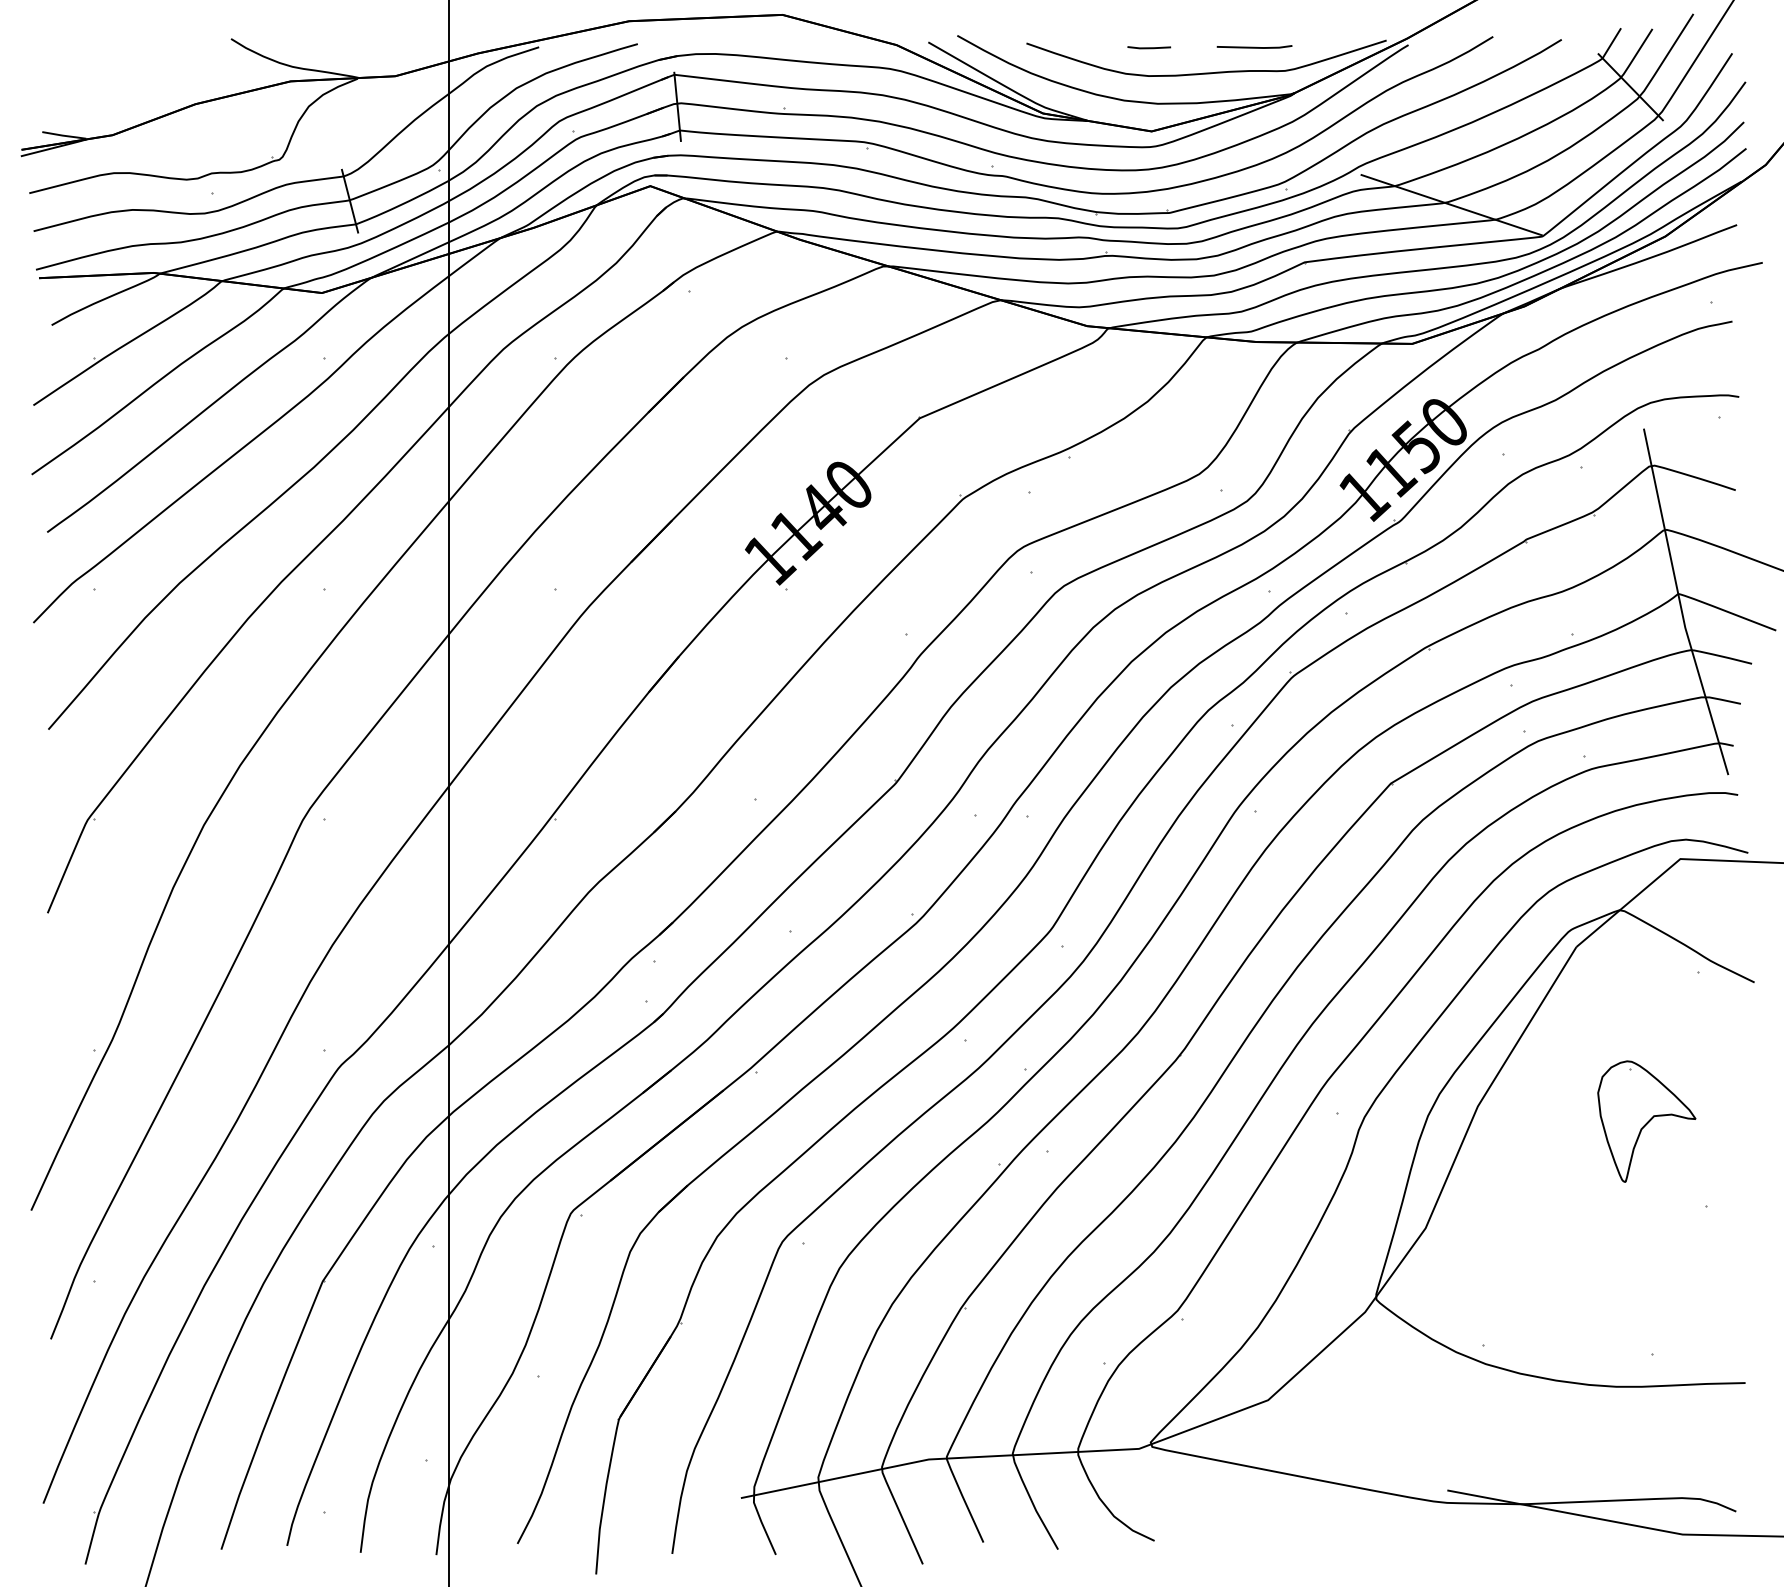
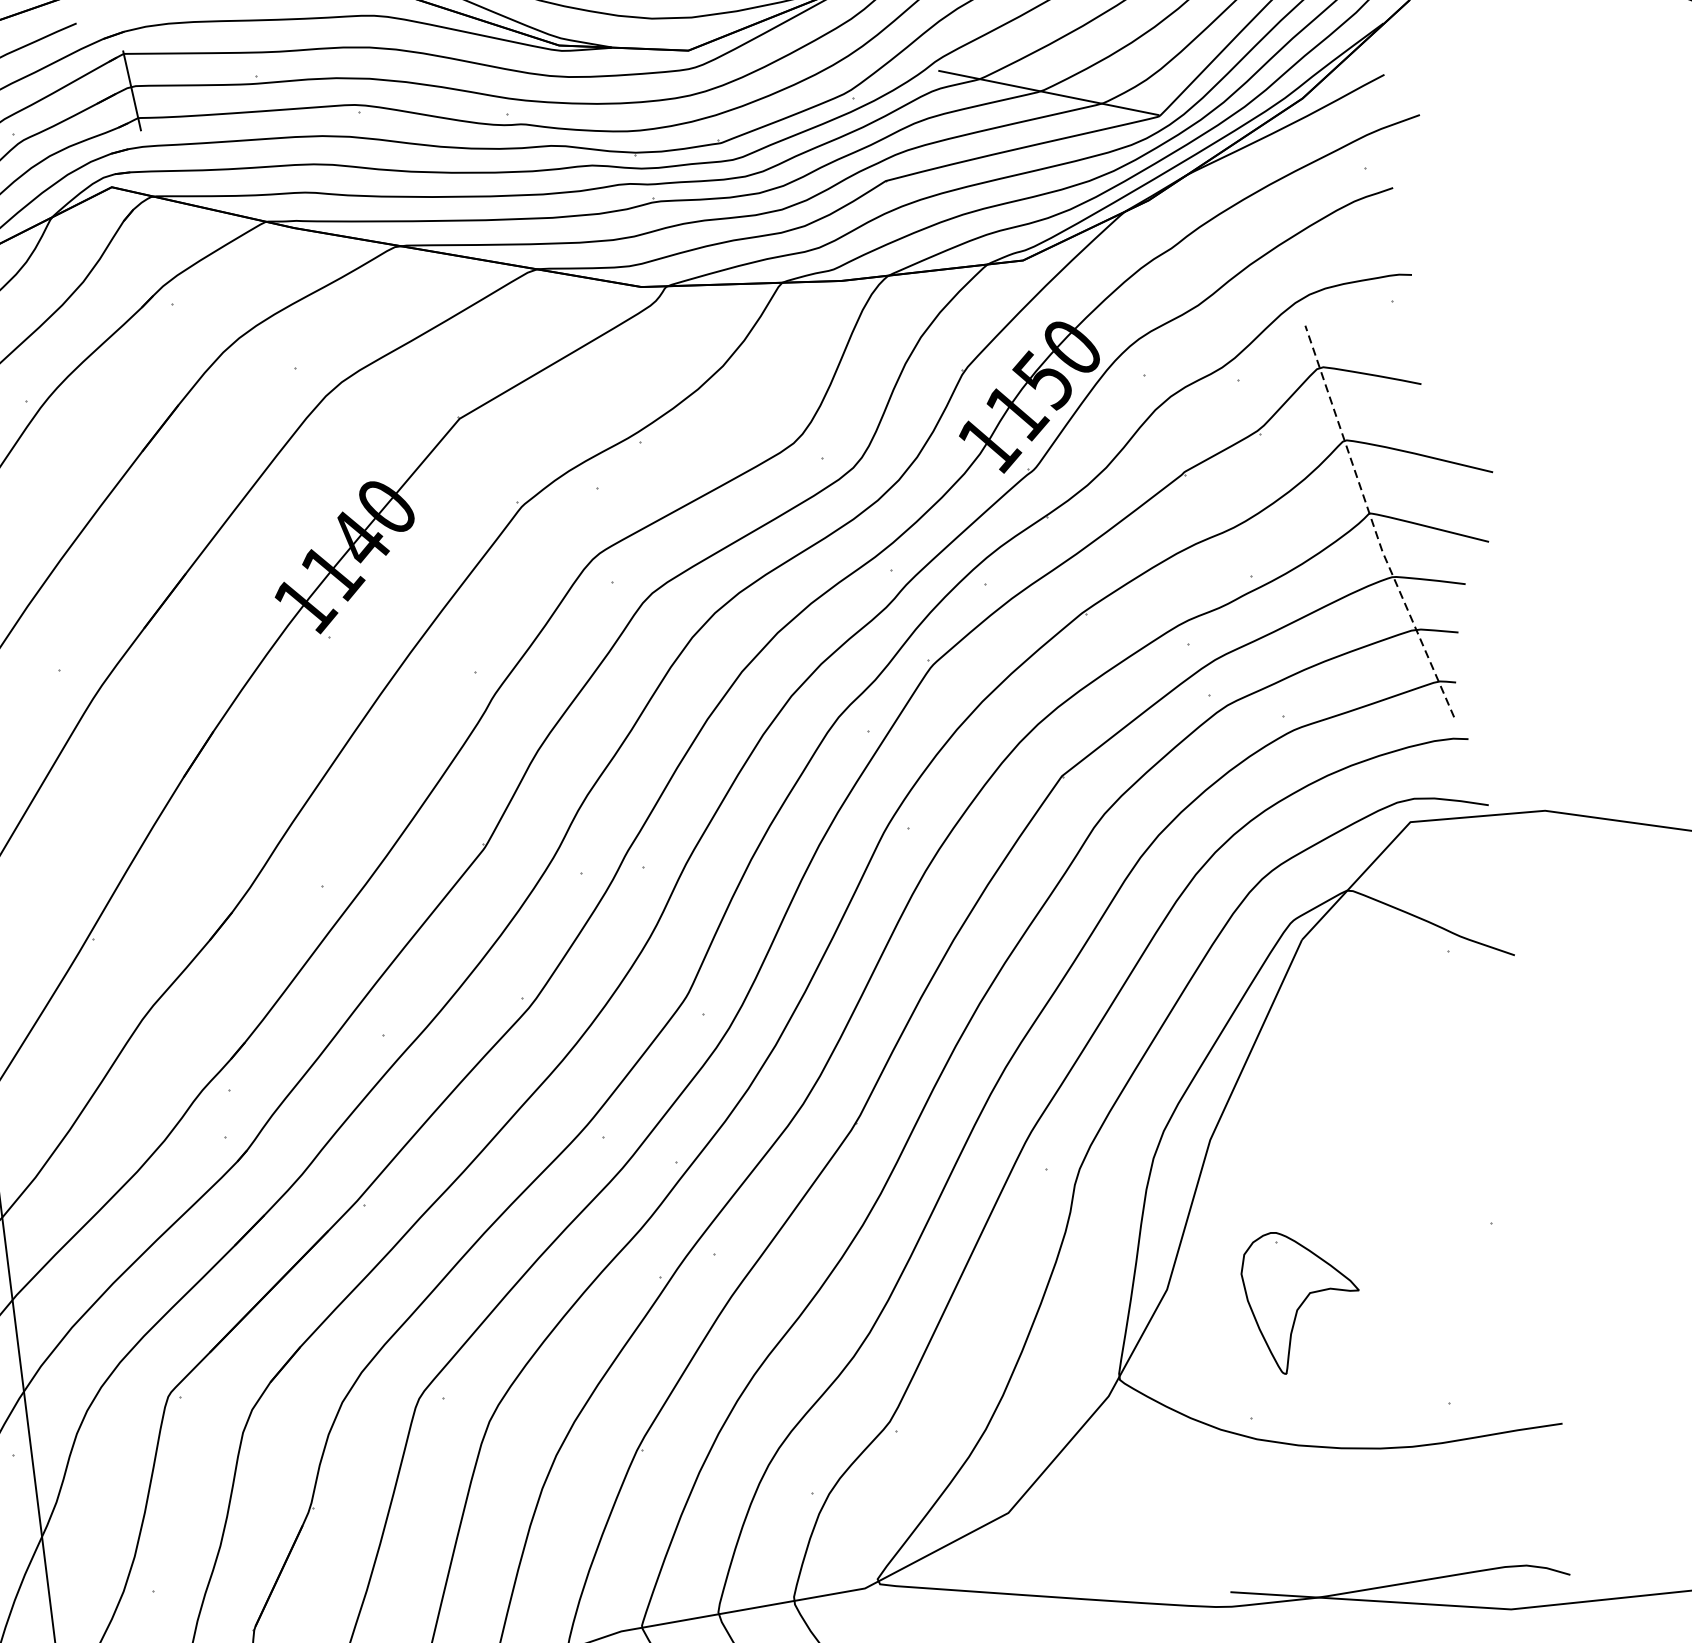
line: (1680, 603) -> (1373, 524), solid -> dashed
part: (1646, 1121) -> (1302, 1300), moved

